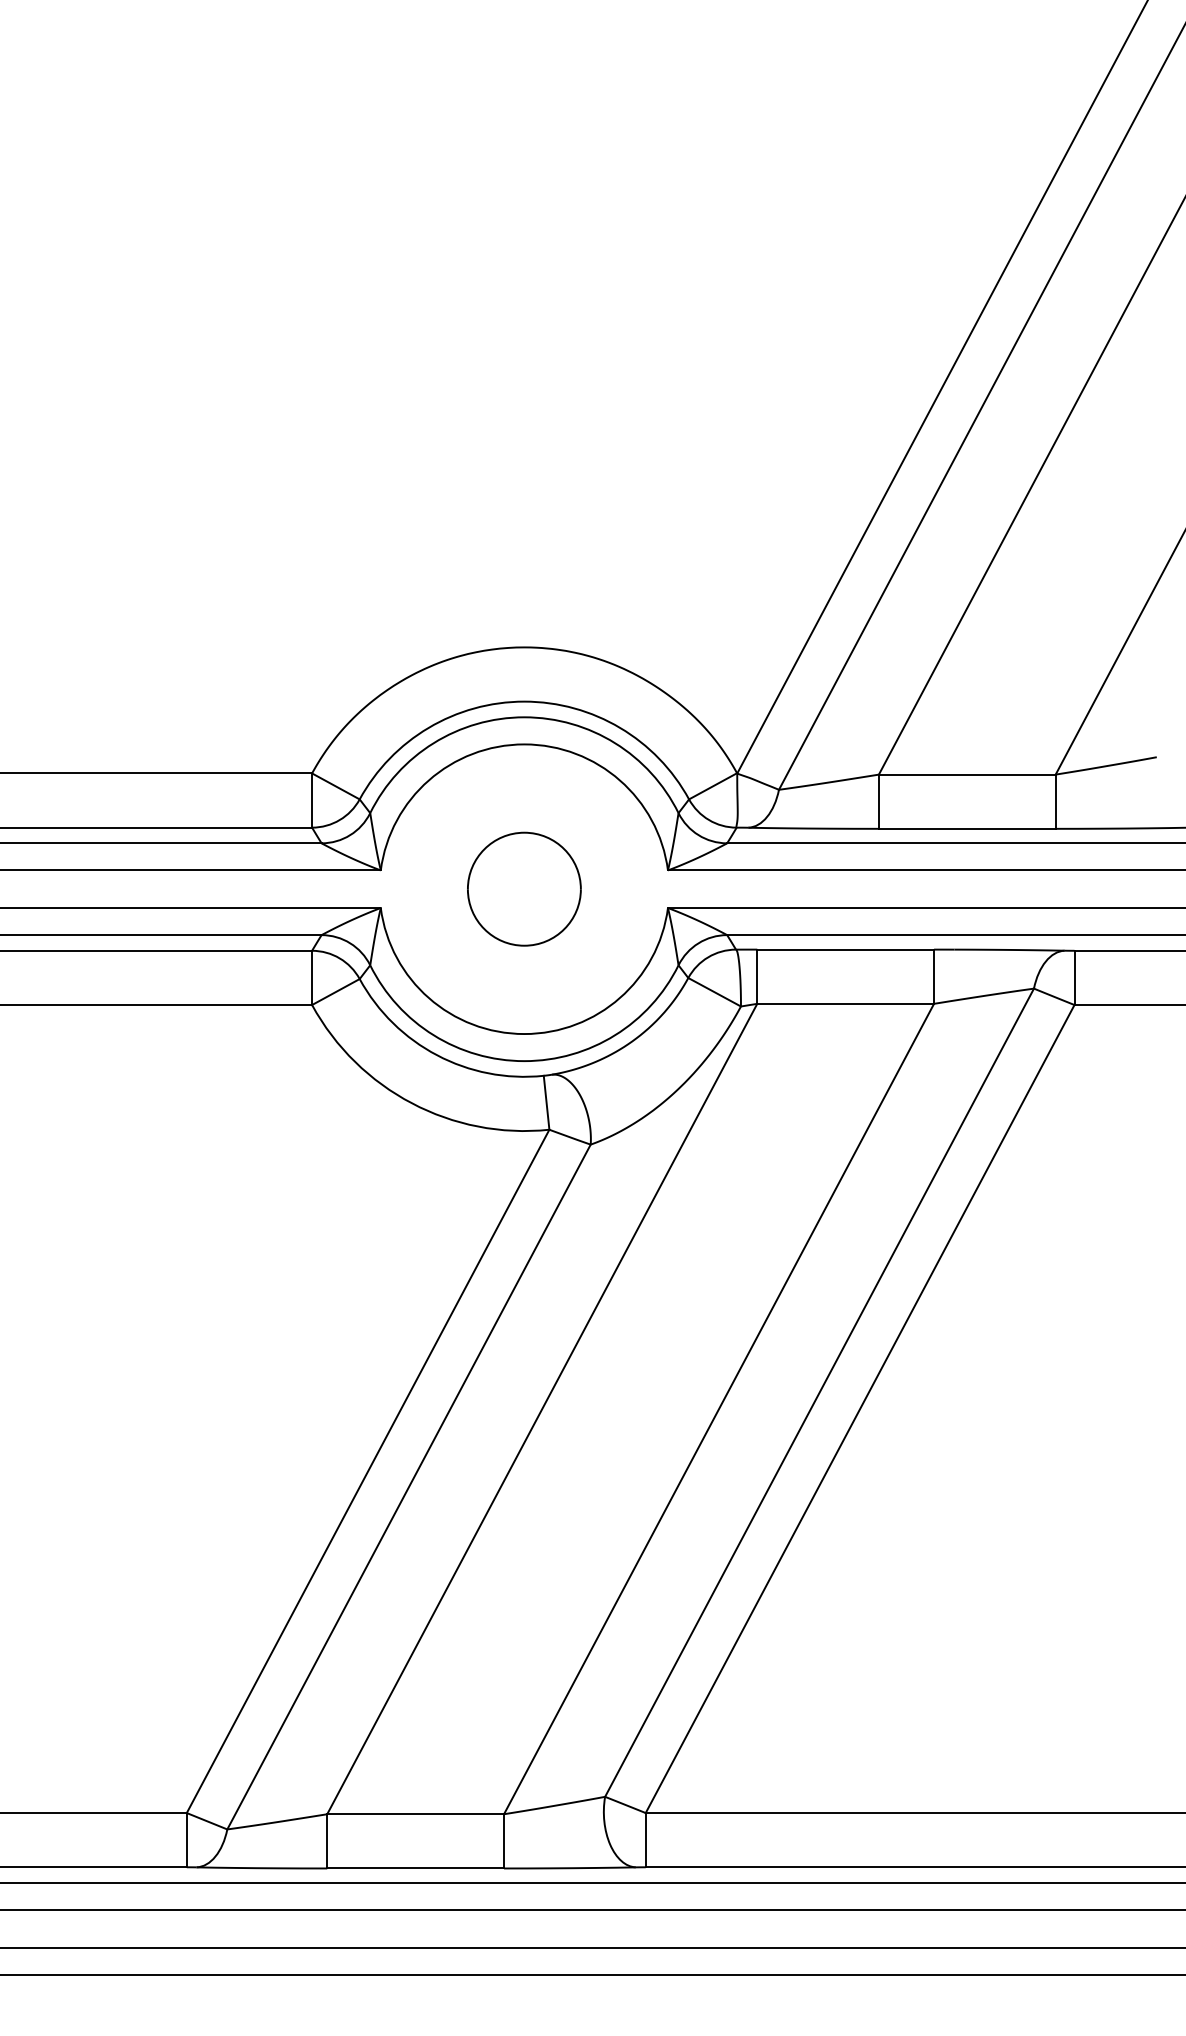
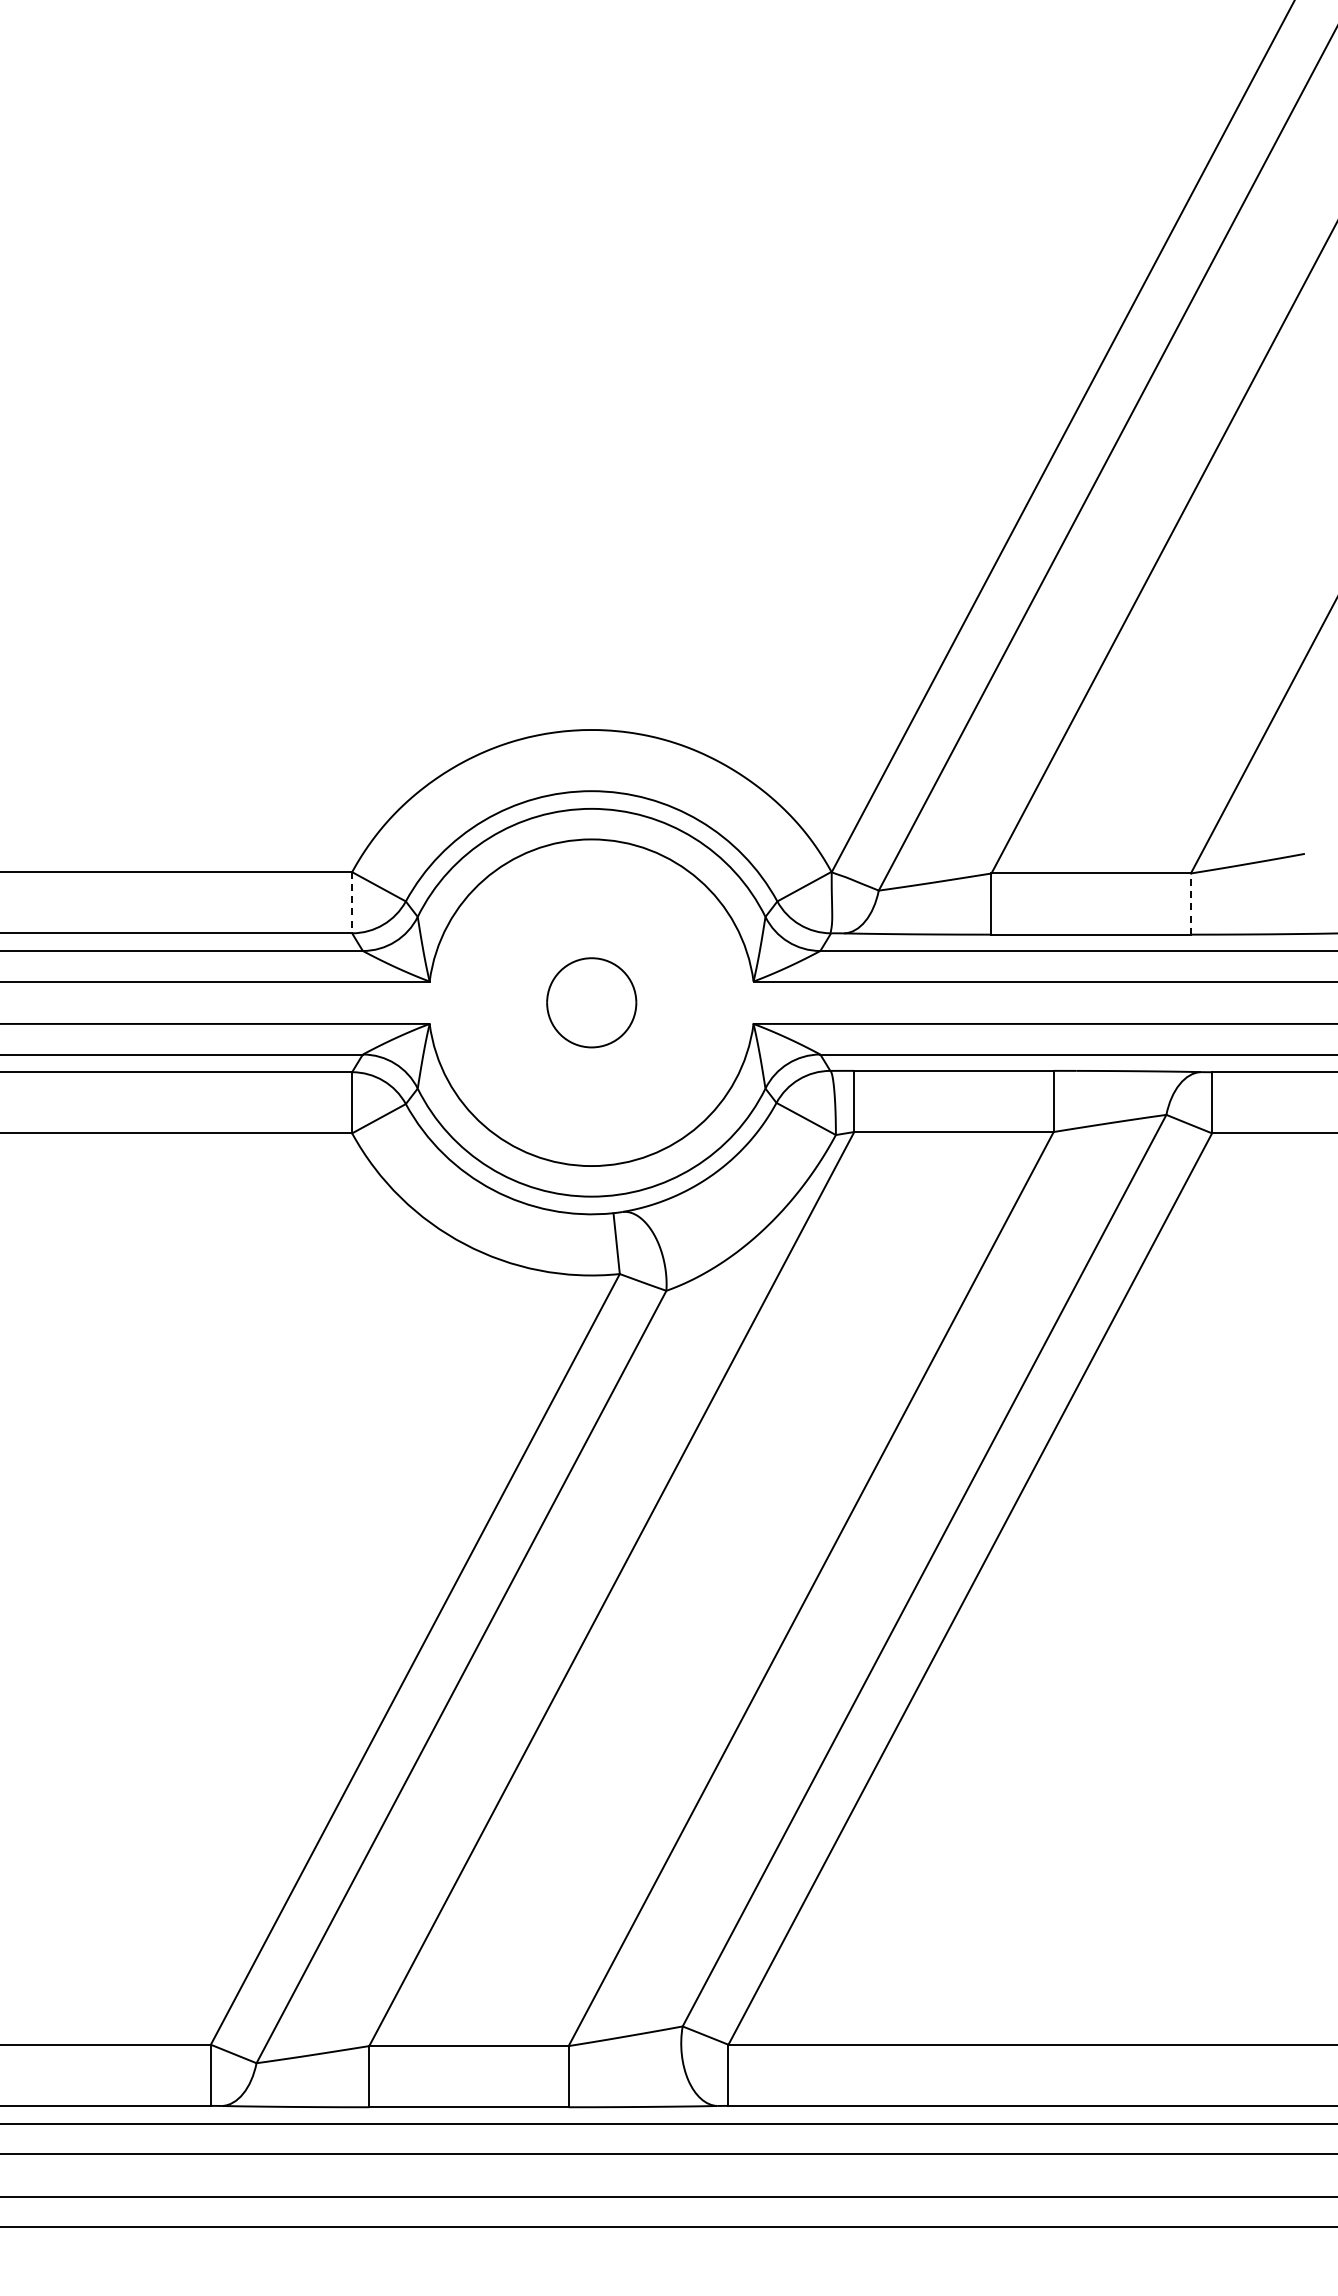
line: (312, 800) -> (352, 902), solid -> dashed
line: (1055, 802) -> (1190, 904), solid -> dashed
part: (524, 888) -> (591, 1002), size x0.7

